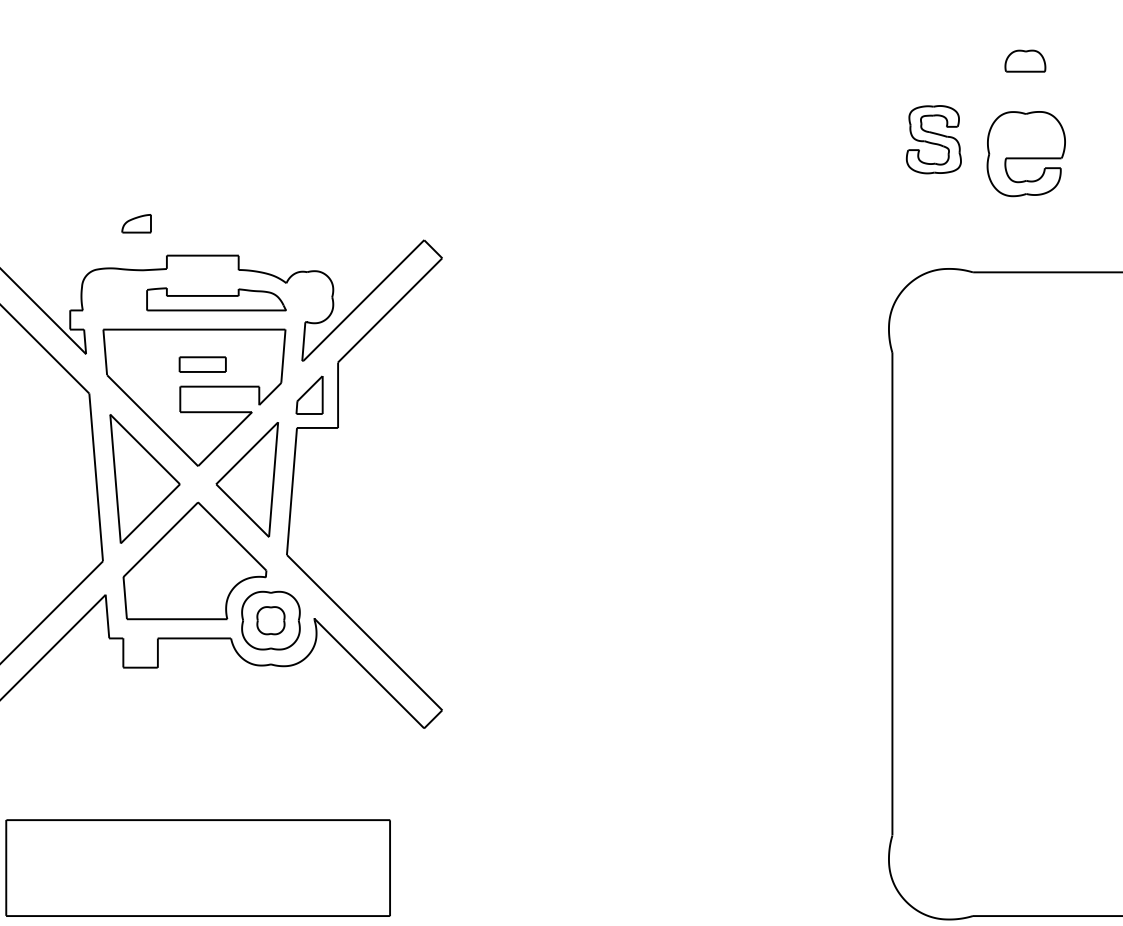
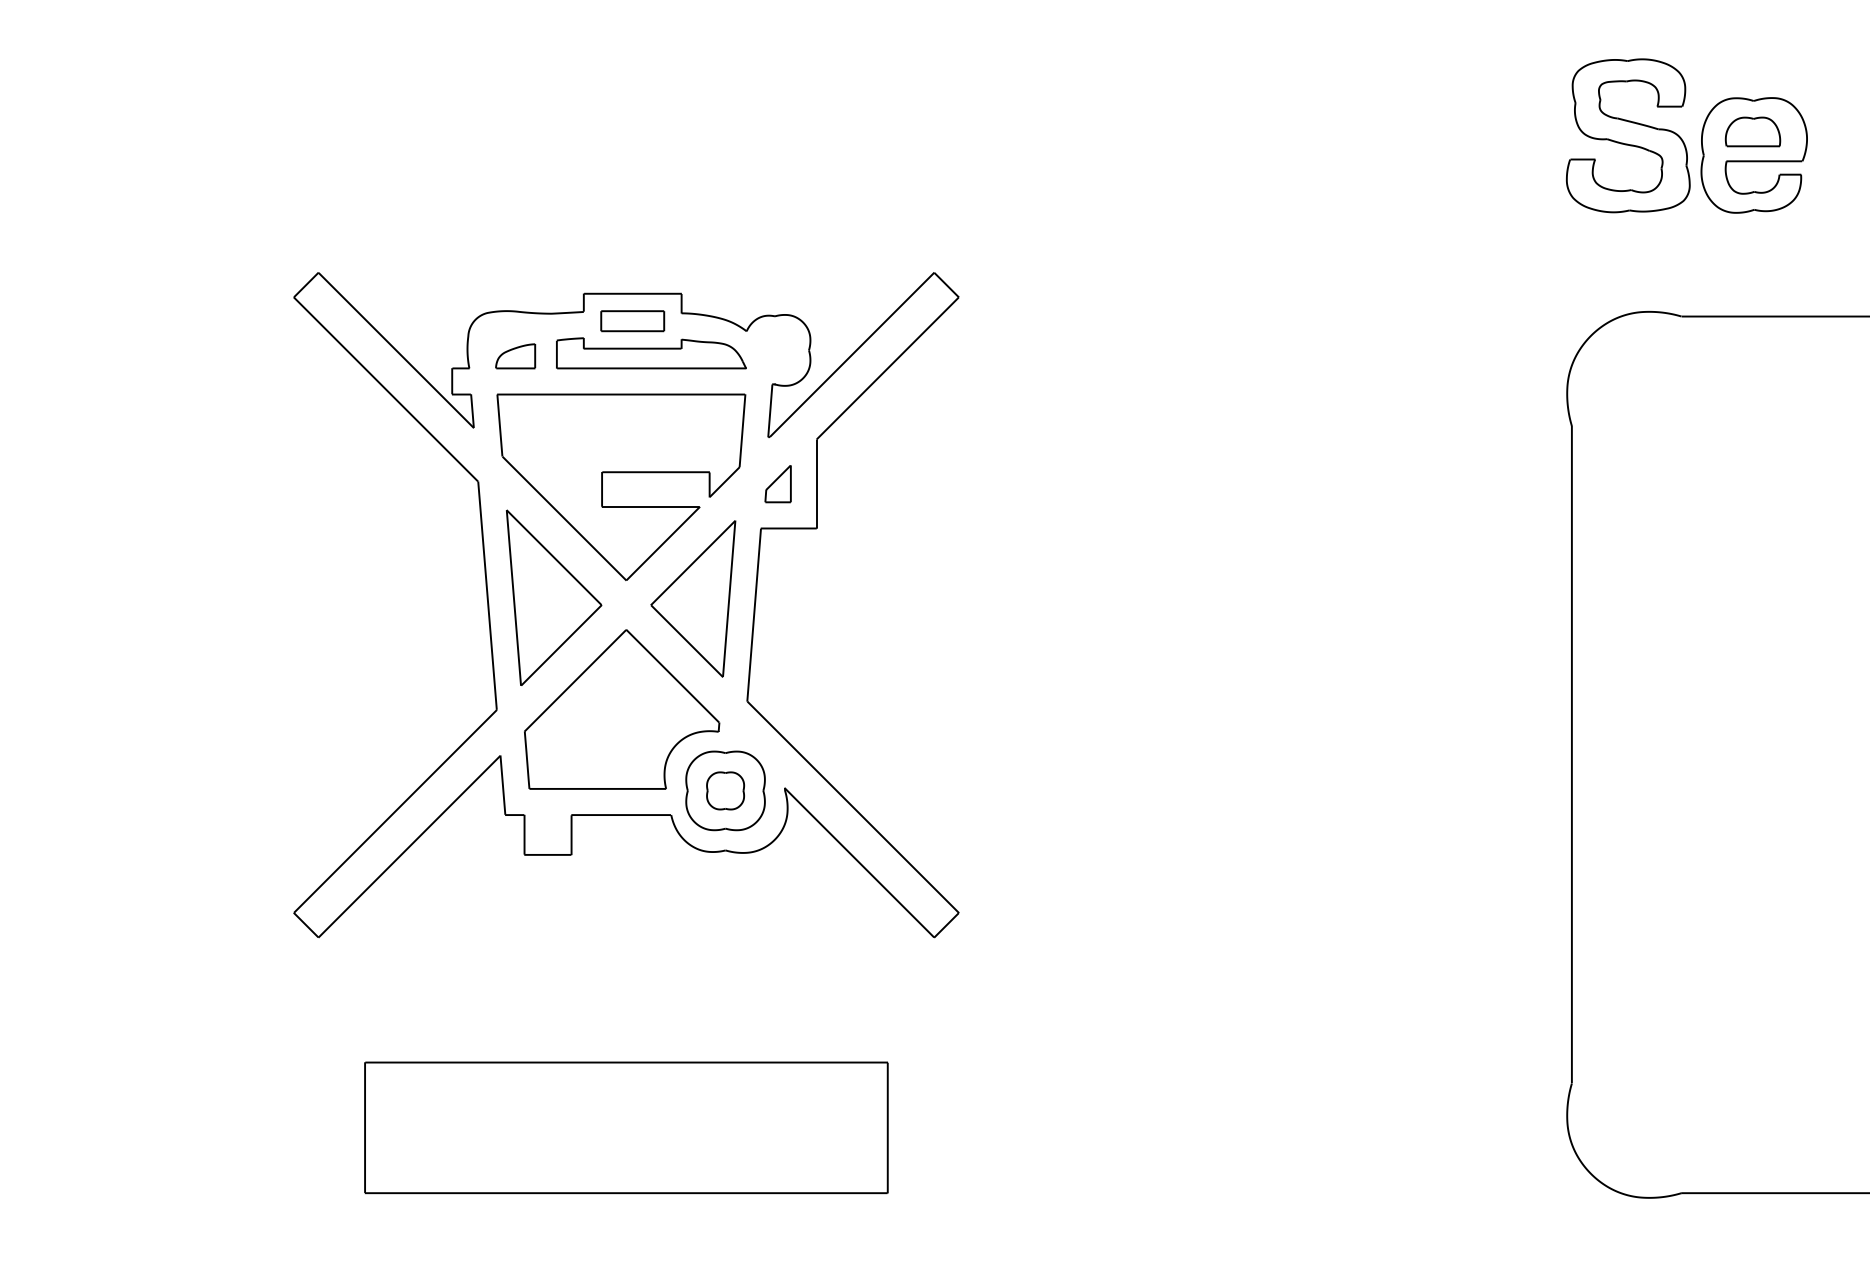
part: (1025, 60) -> (1752, 131), moved
part: (933, 139) -> (1628, 135), size x1.67
part: (136, 223) -> (515, 356), moved
part: (202, 364) -> (632, 321), moved
part: (309, 395) -> (777, 484), size x0.71

